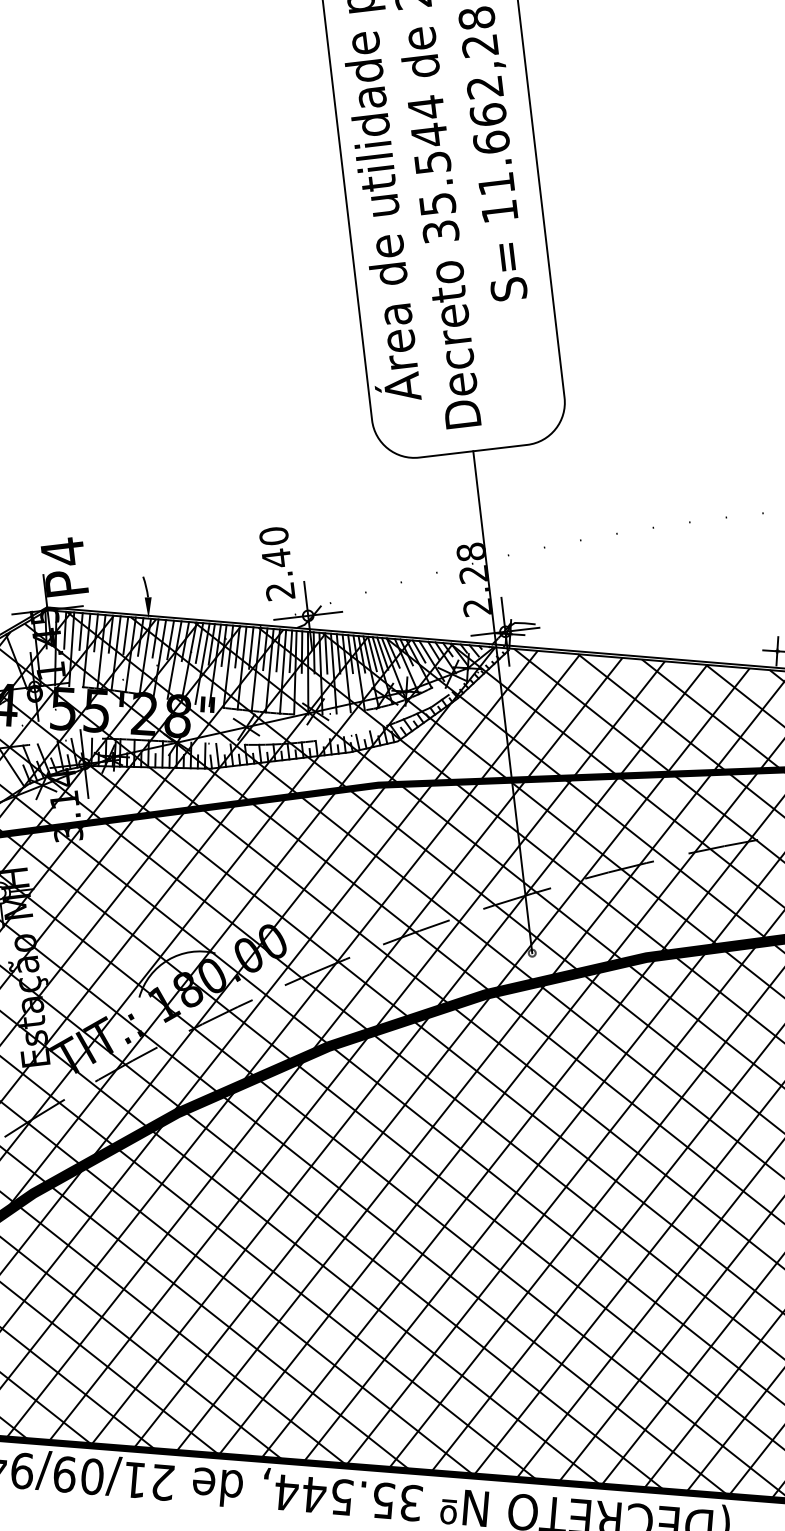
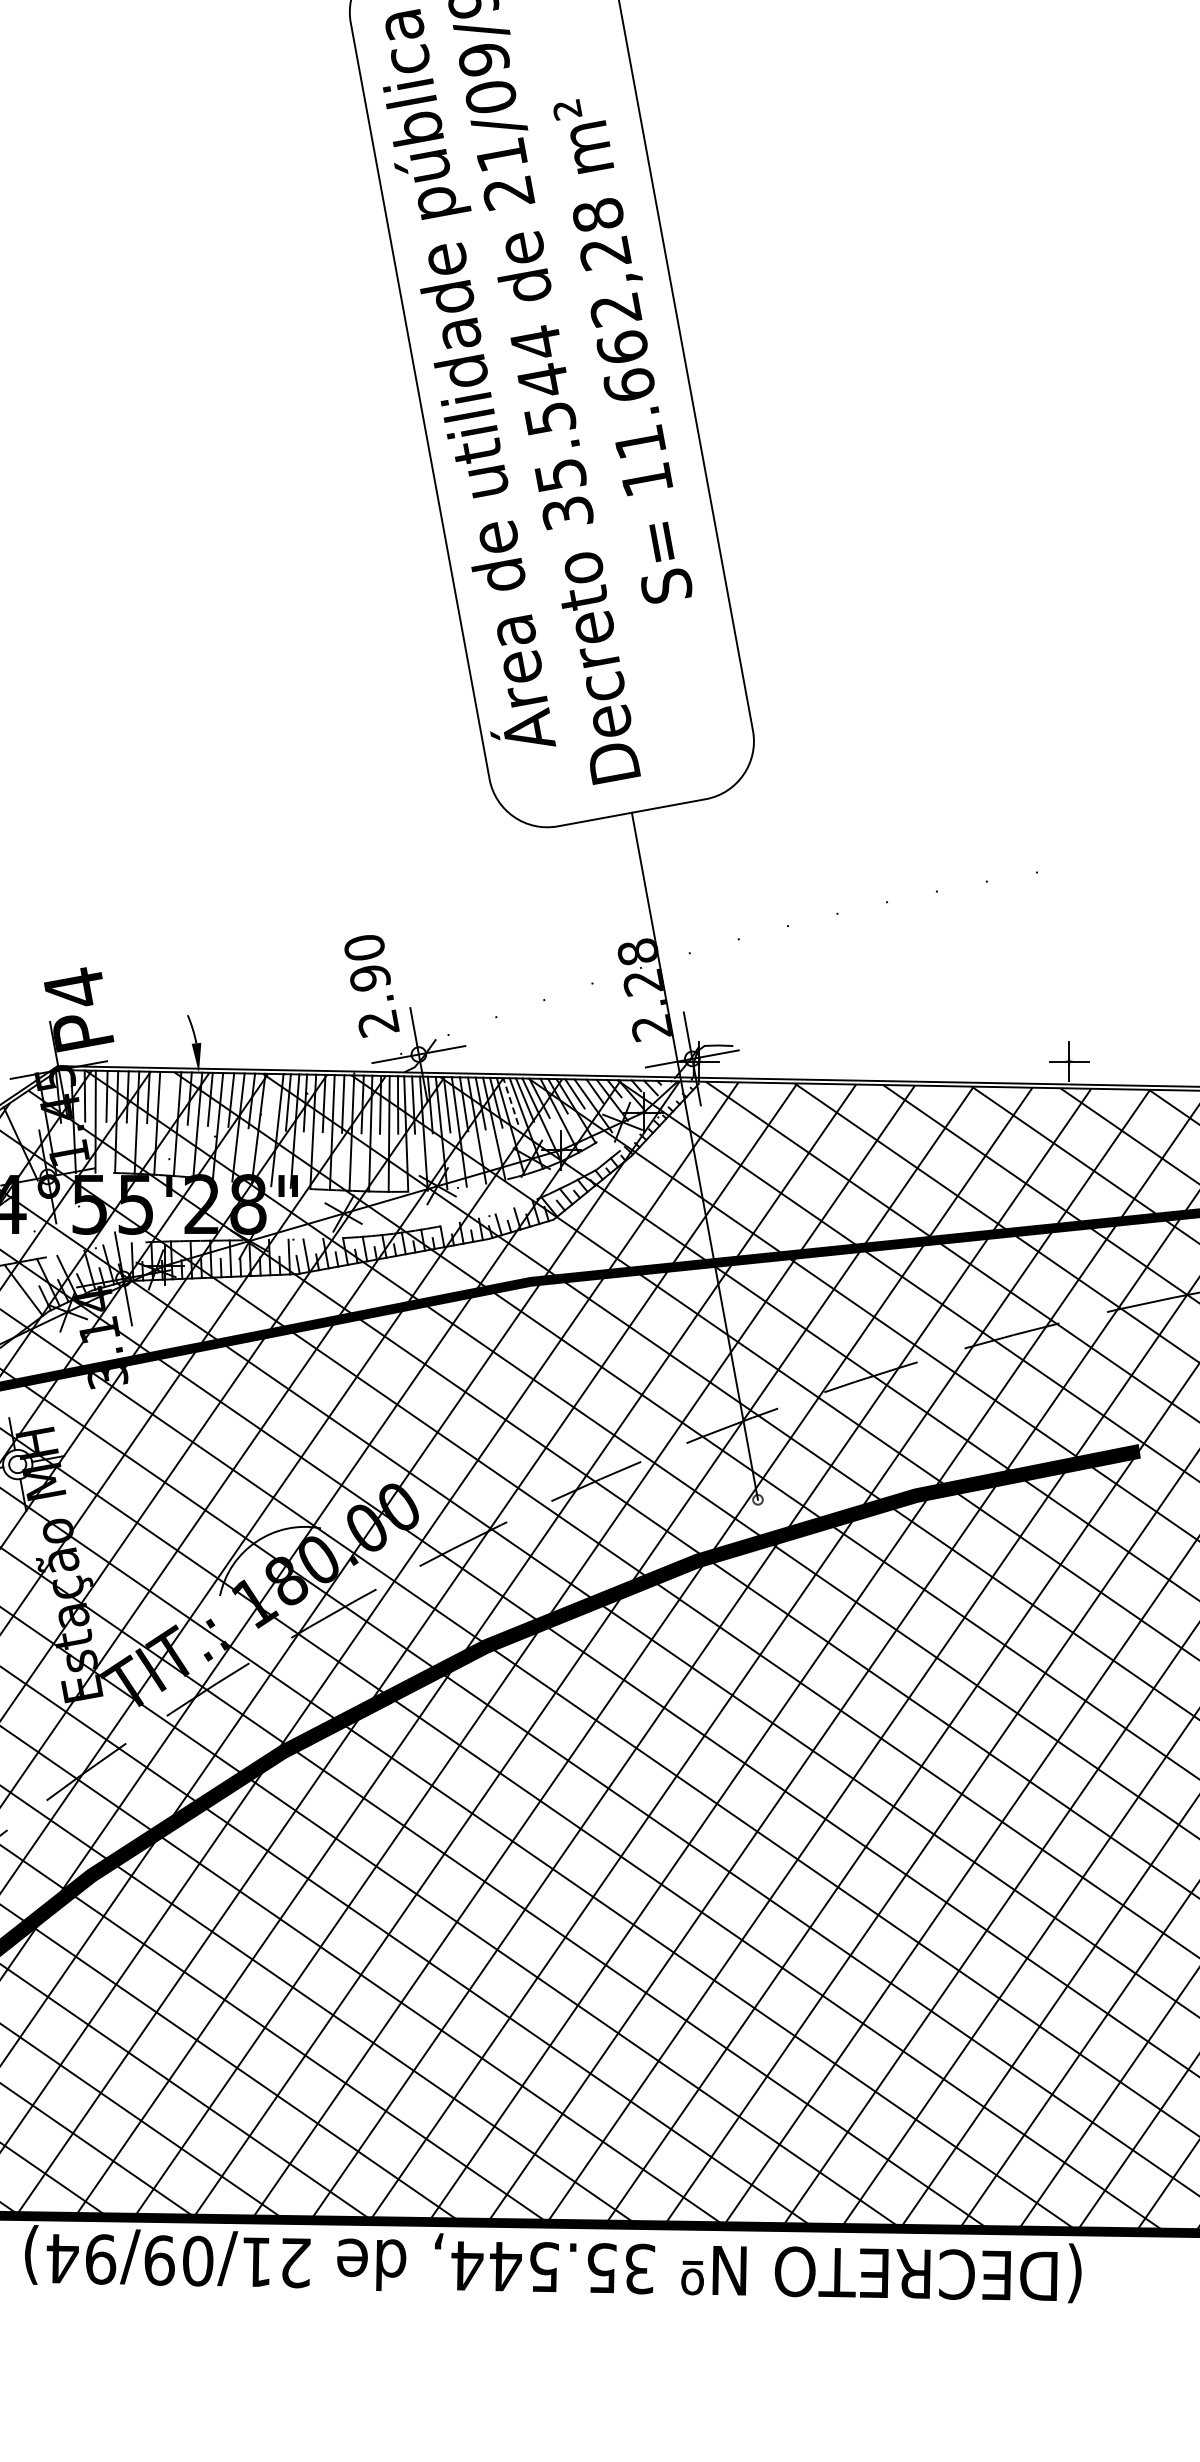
text: (276, 557) -> (369, 977), 2.40 -> 2.90
line: (125, 635) -> (168, 1097), removed
line: (199, 642) -> (271, 1101), removed
line: (372, 653) -> (510, 1100), solid -> dashed

